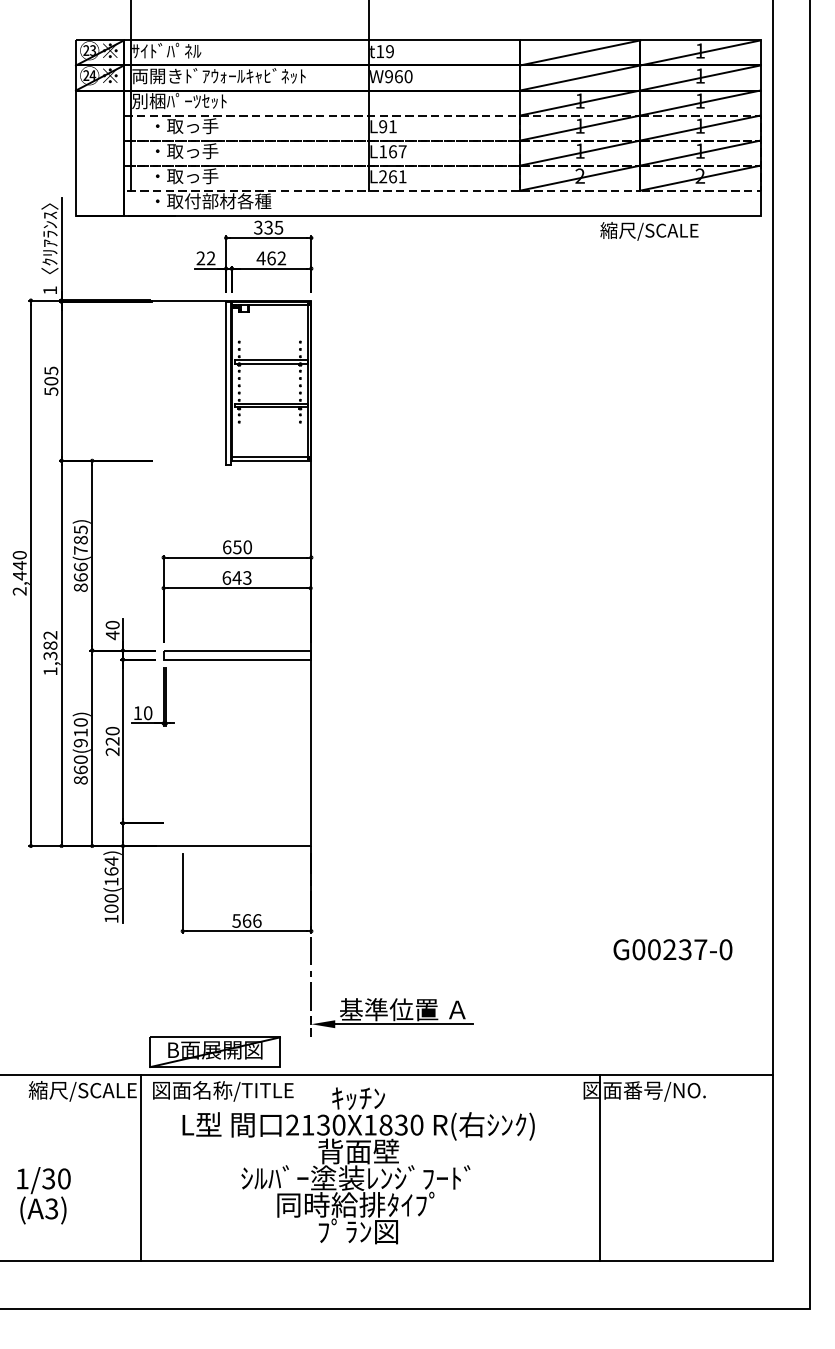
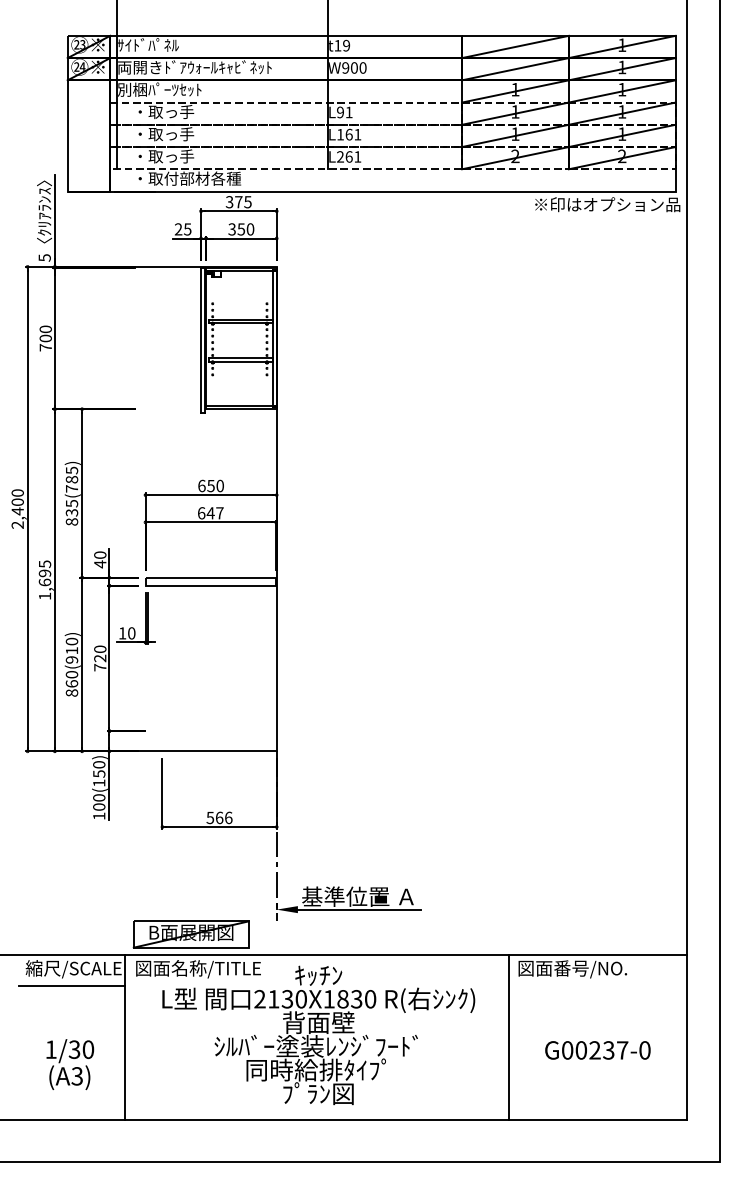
text: (398, 76) -> (354, 67), W960 -> W900
text: (402, 151) -> (357, 134), L167 -> L161
text: (268, 227) -> (238, 201), 335 -> 375
text: (682, 231) -> (606, 205), 縮尺/SCALE -> ※印はオプション品
text: (210, 258) -> (187, 229), 22 -> 25
text: (271, 258) -> (241, 229), 462 -> 350
text: (50, 290) -> (45, 257), 1 -> 5
text: (51, 380) -> (45, 337), 505 -> 700
text: (19, 565) -> (17, 502), 2,440 -> 2,400
text: (80, 571) -> (71, 507), 866(785) -> 835(785)
text: (247, 577) -> (220, 512), 643 -> 647
text: (50, 645) -> (45, 573), 1,382 -> 1,695
text: (112, 751) -> (100, 667), 220 -> 720
text: (111, 865) -> (99, 768), 100(164) -> 100(150)
text: (672, 949) -> (597, 1050), moved
line: (80, 1110) -> (71, 986), added
line: (599, 1167) -> (508, 1036), moved
text: (43, 1195) -> (69, 1064), moved

